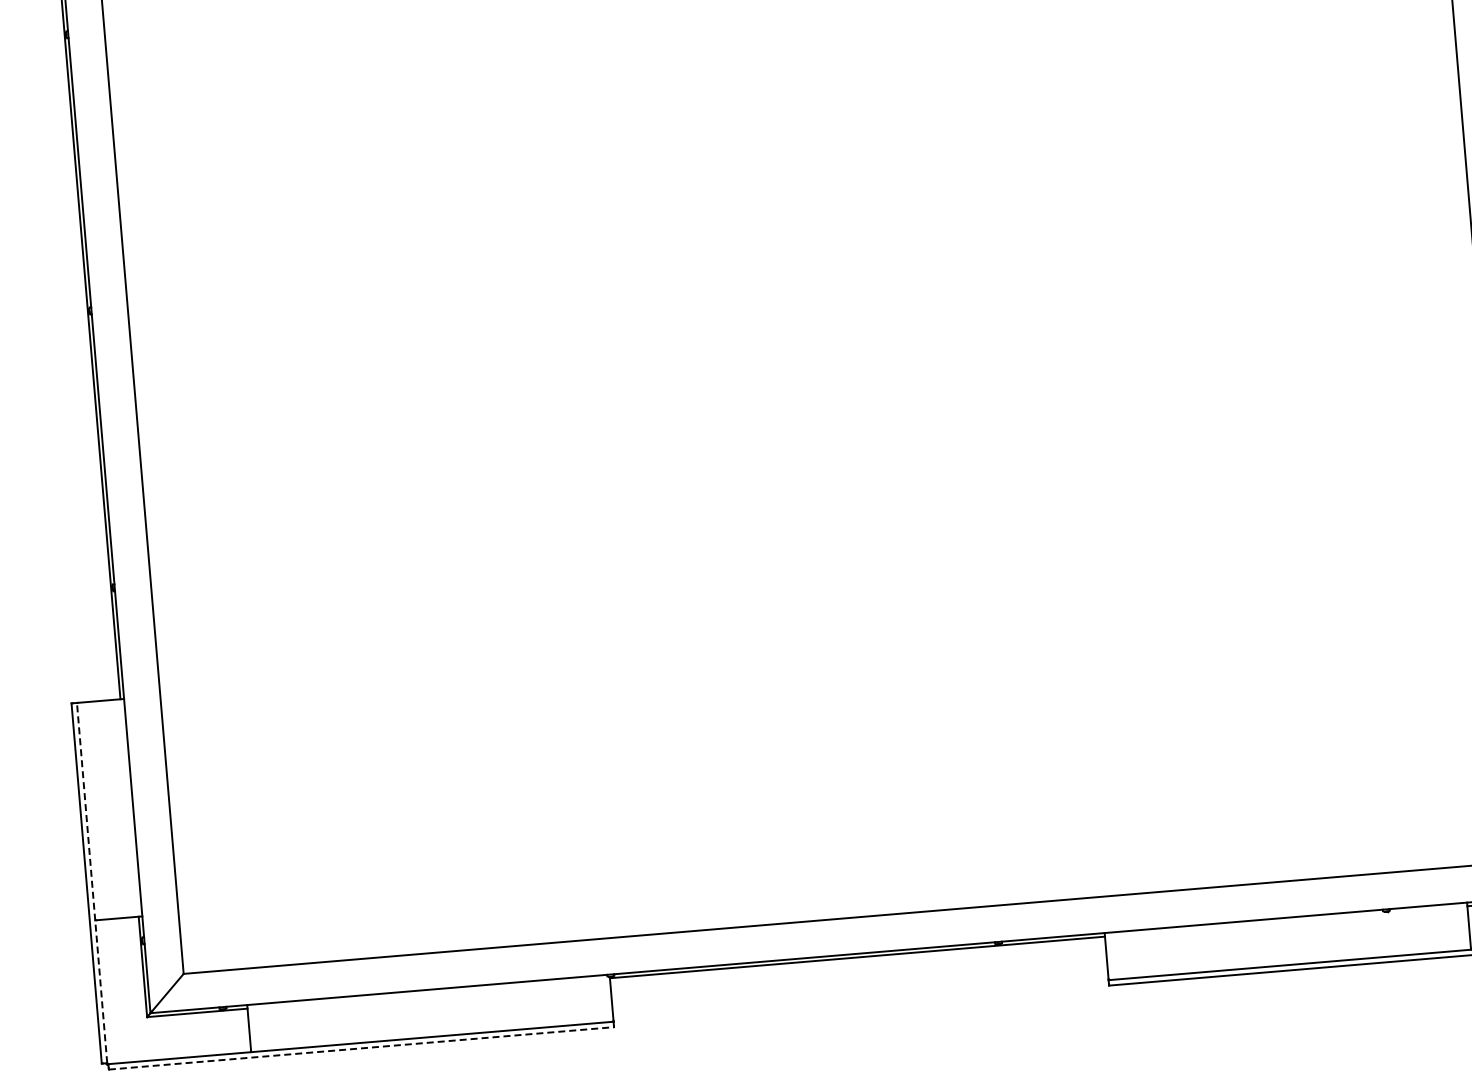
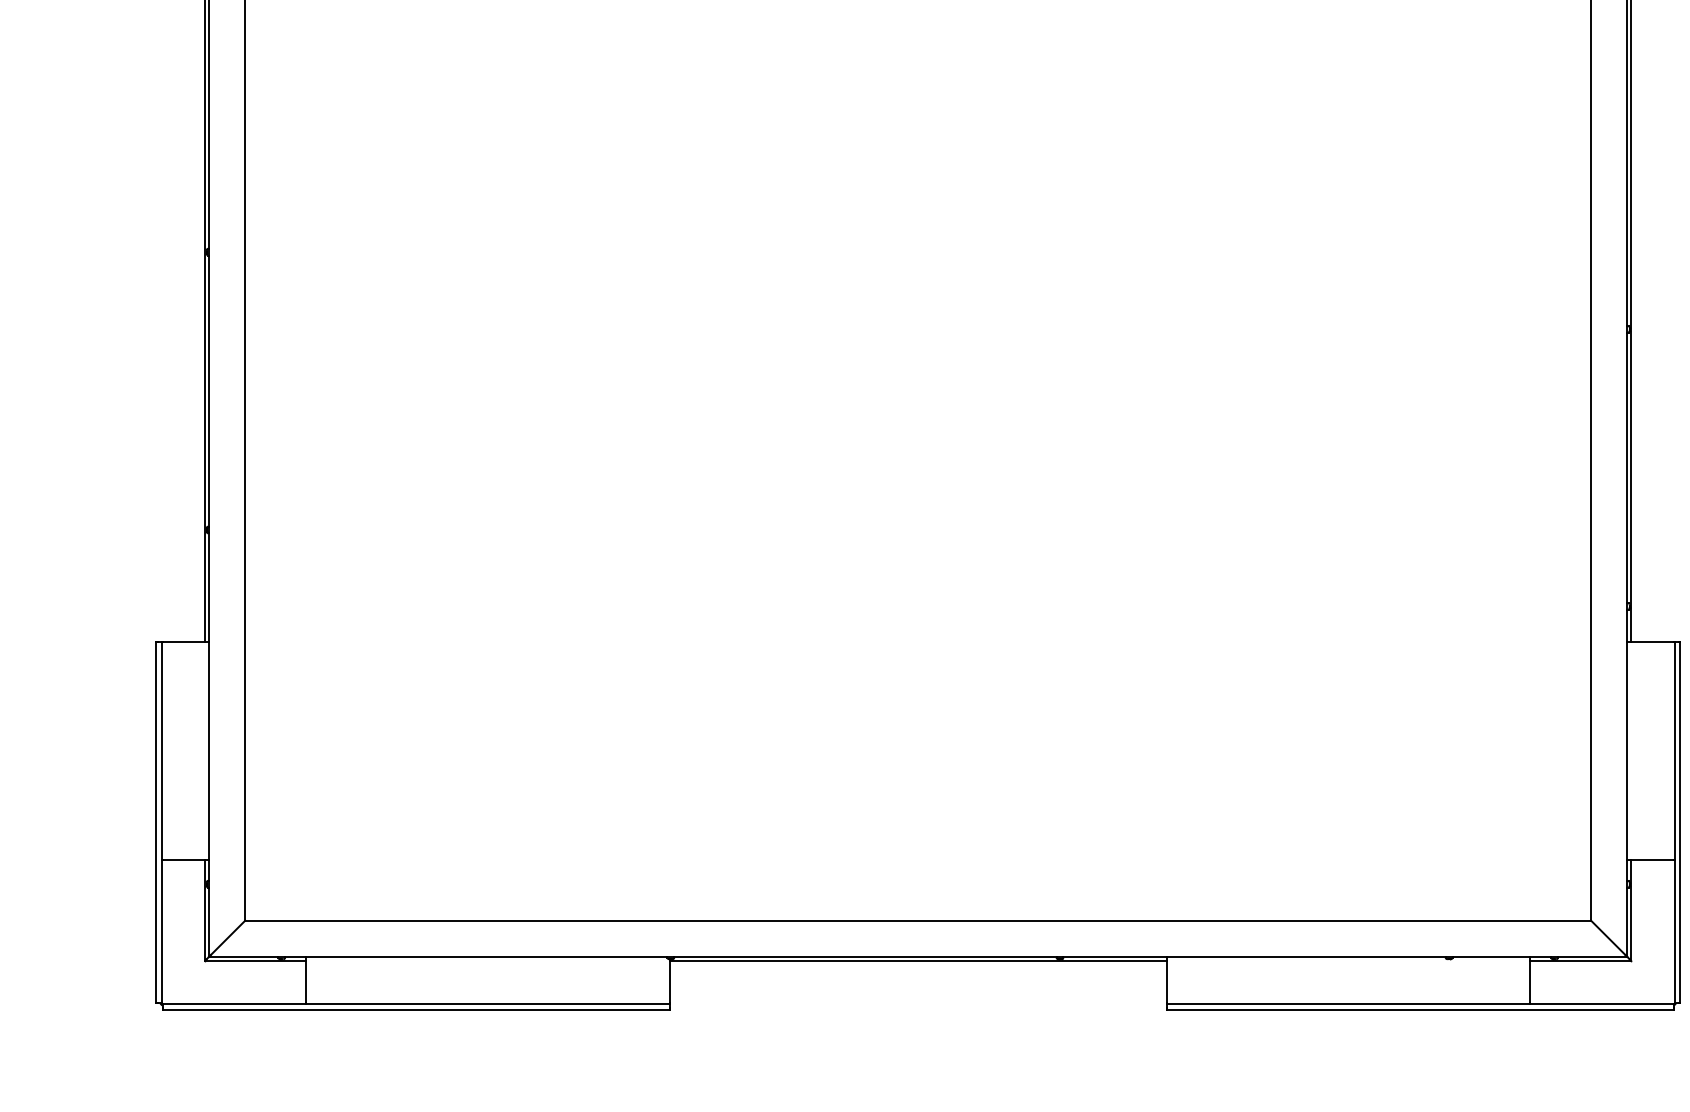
line: (91, 883) -> (161, 822), dashed -> solid
line: (361, 1048) -> (416, 1009), dashed -> solid

